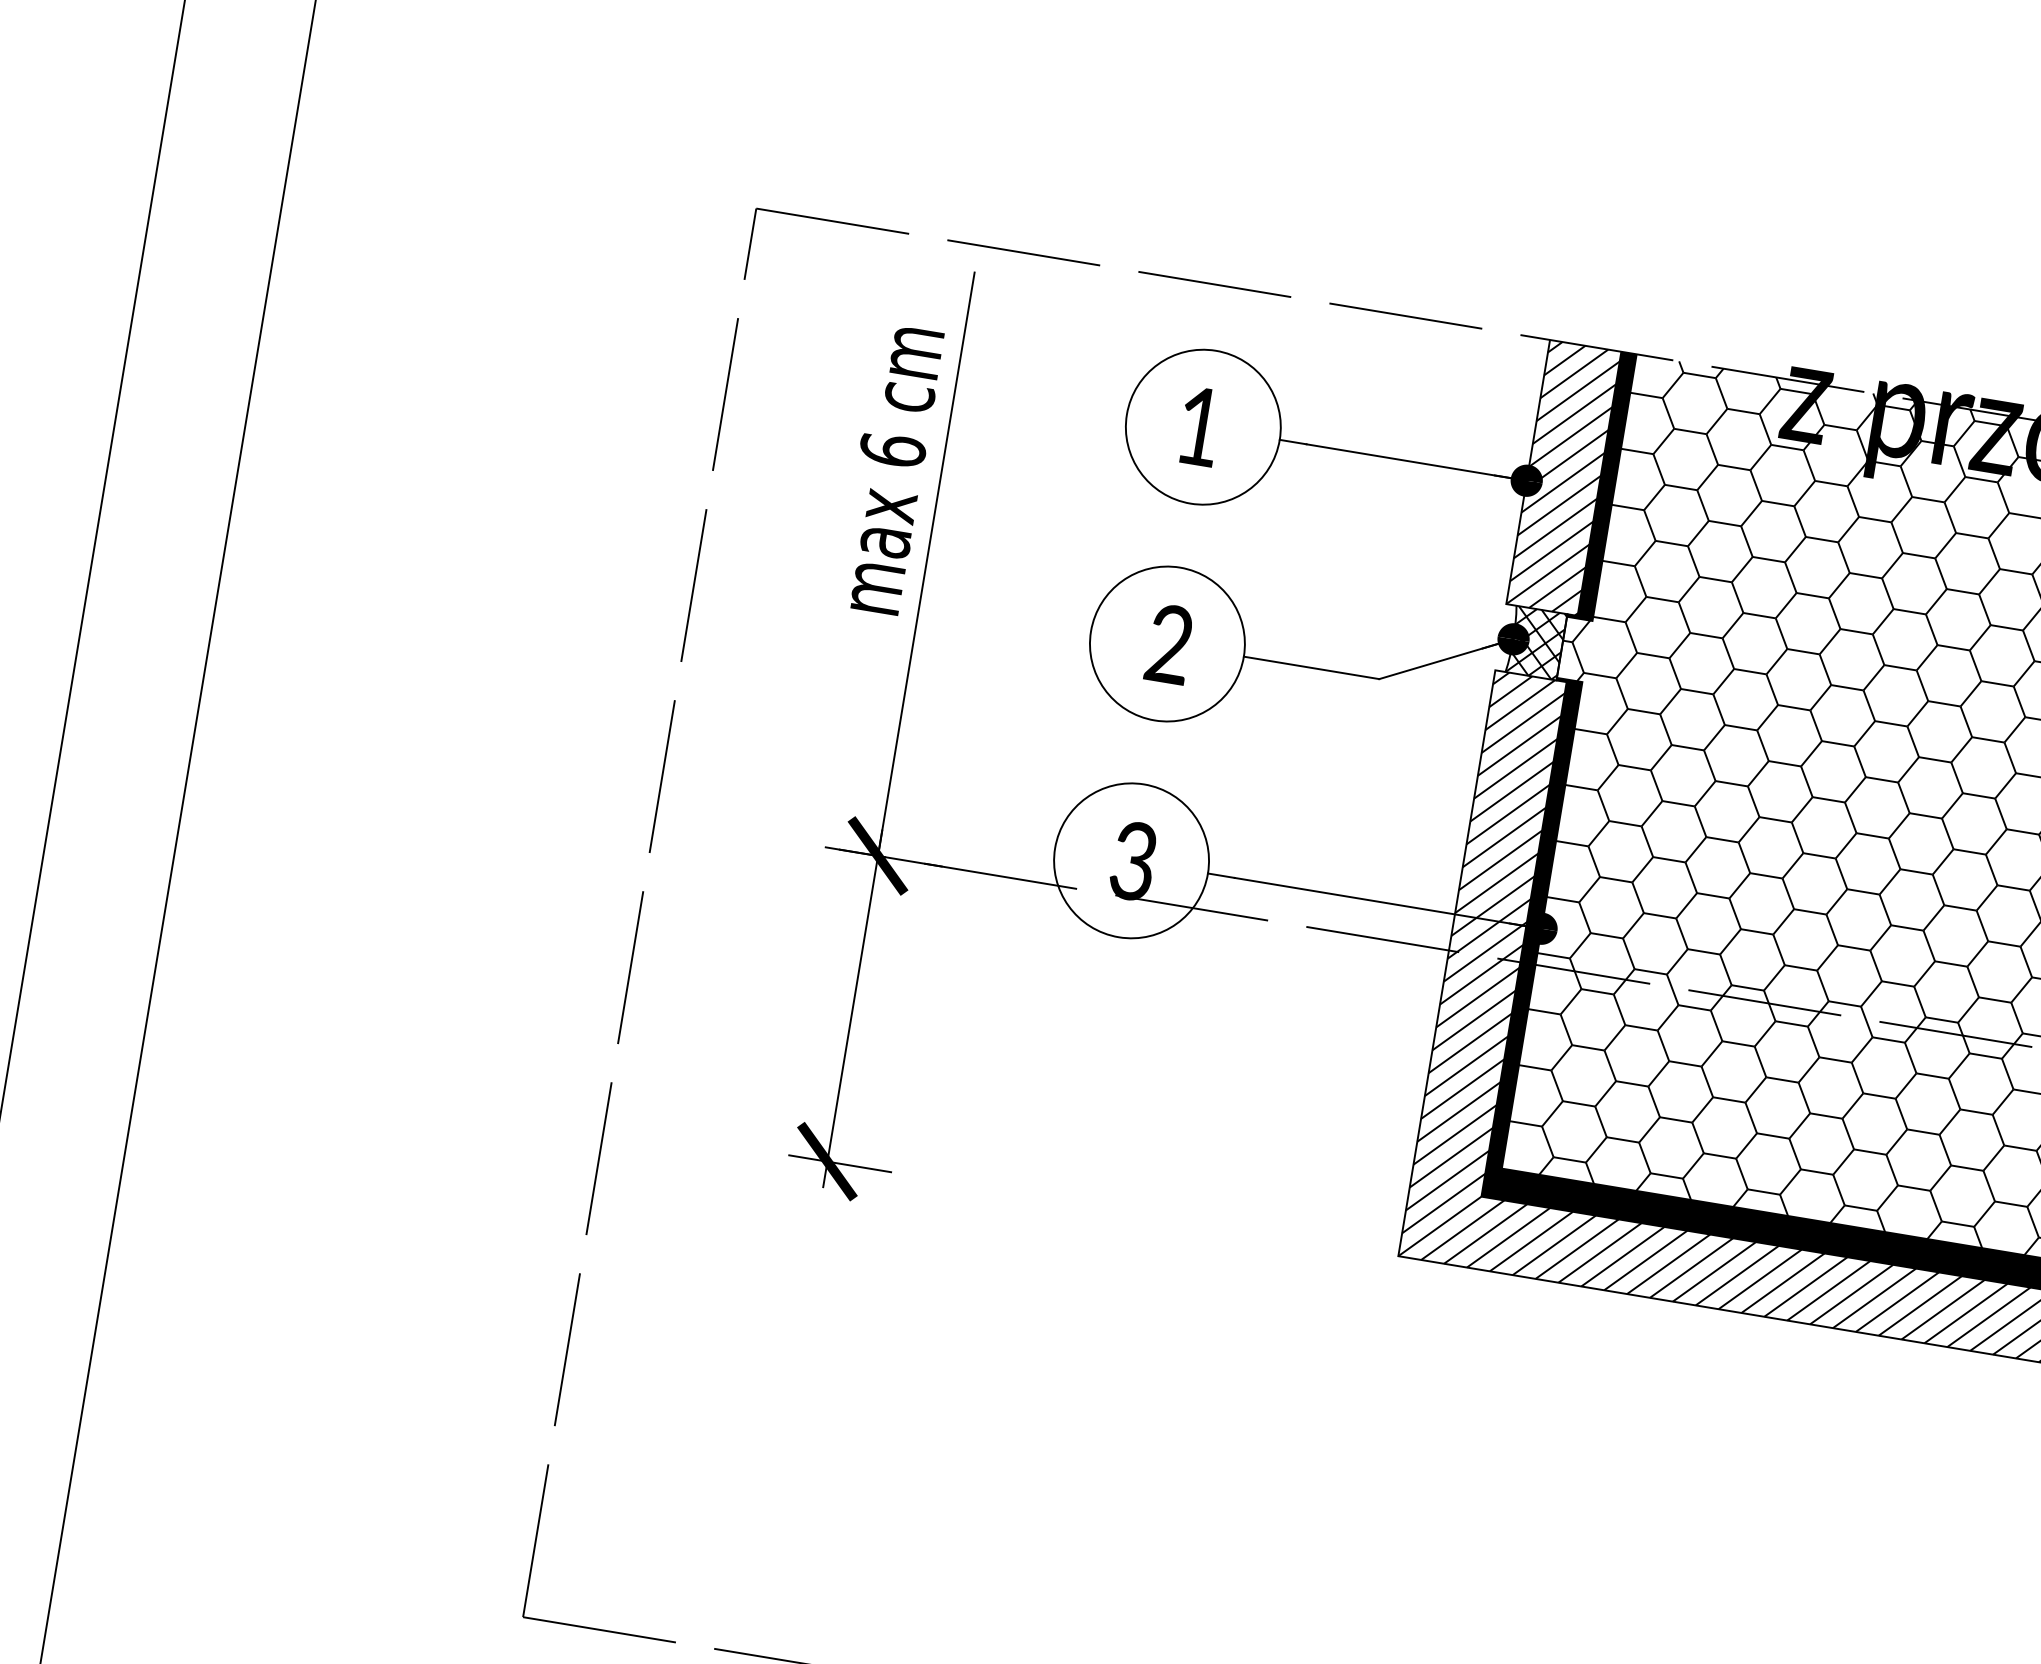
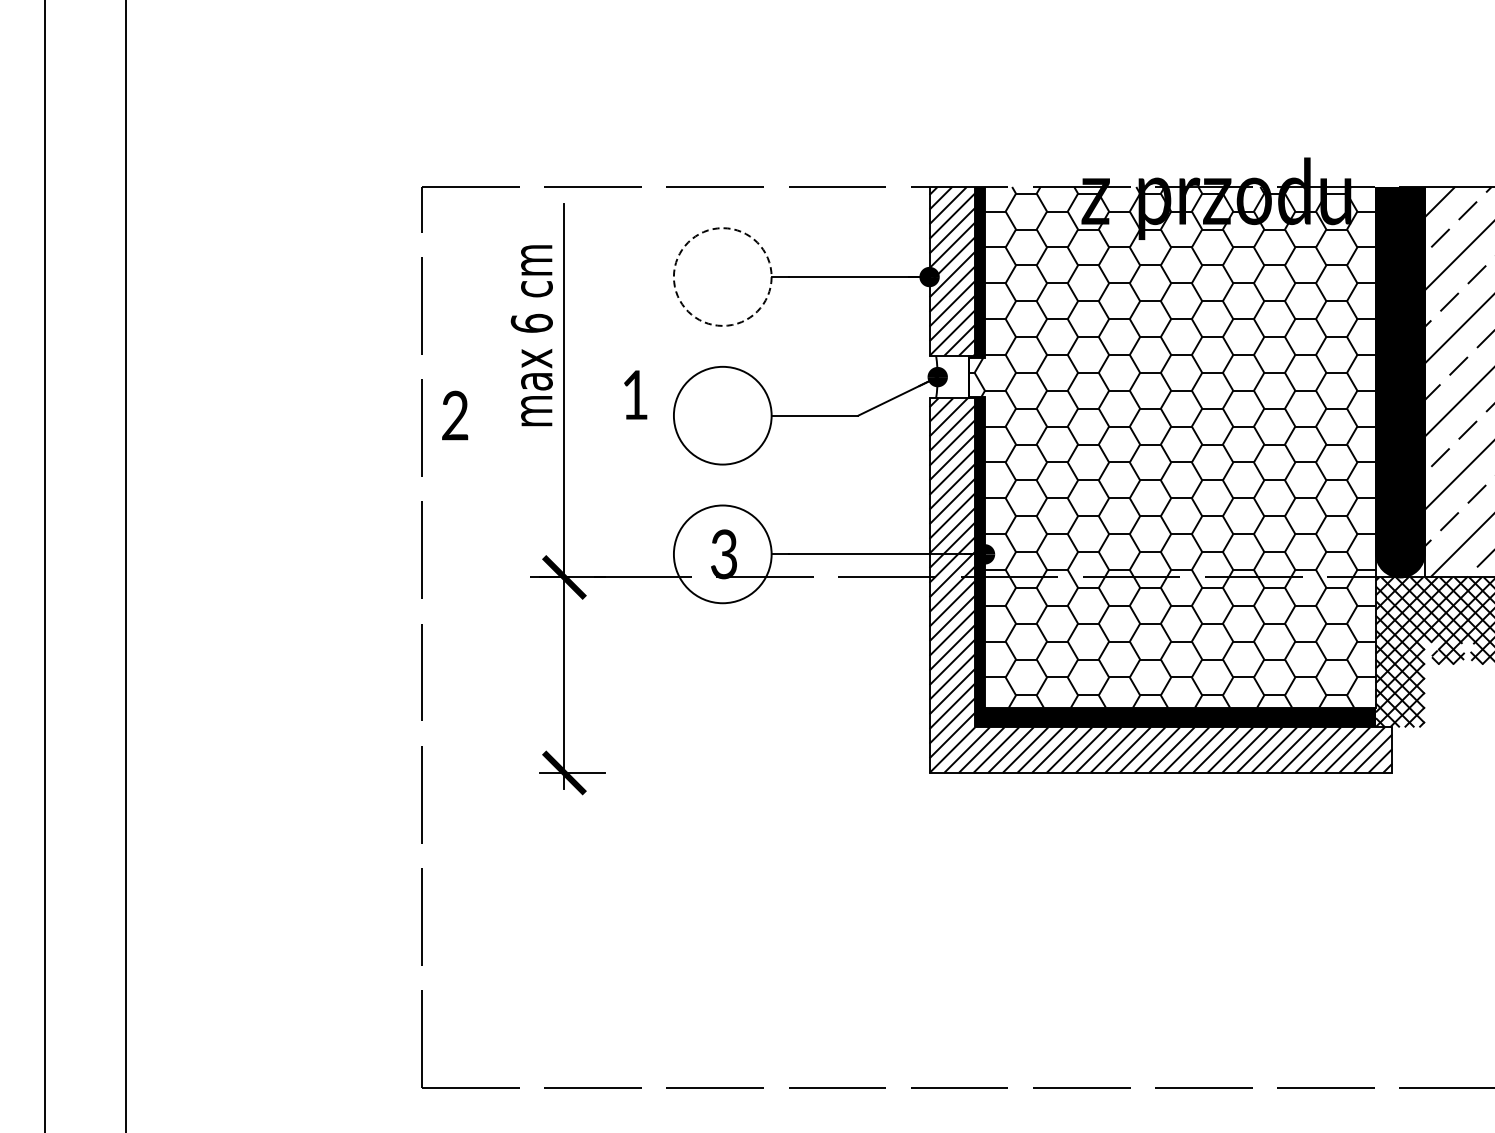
text: (1199, 425) -> (635, 394), moved
circle: (1203, 426) -> (722, 276), solid -> dashed
hatch: (1536, 642) -> (952, 376), removed
text: (1170, 644) -> (455, 415), moved

